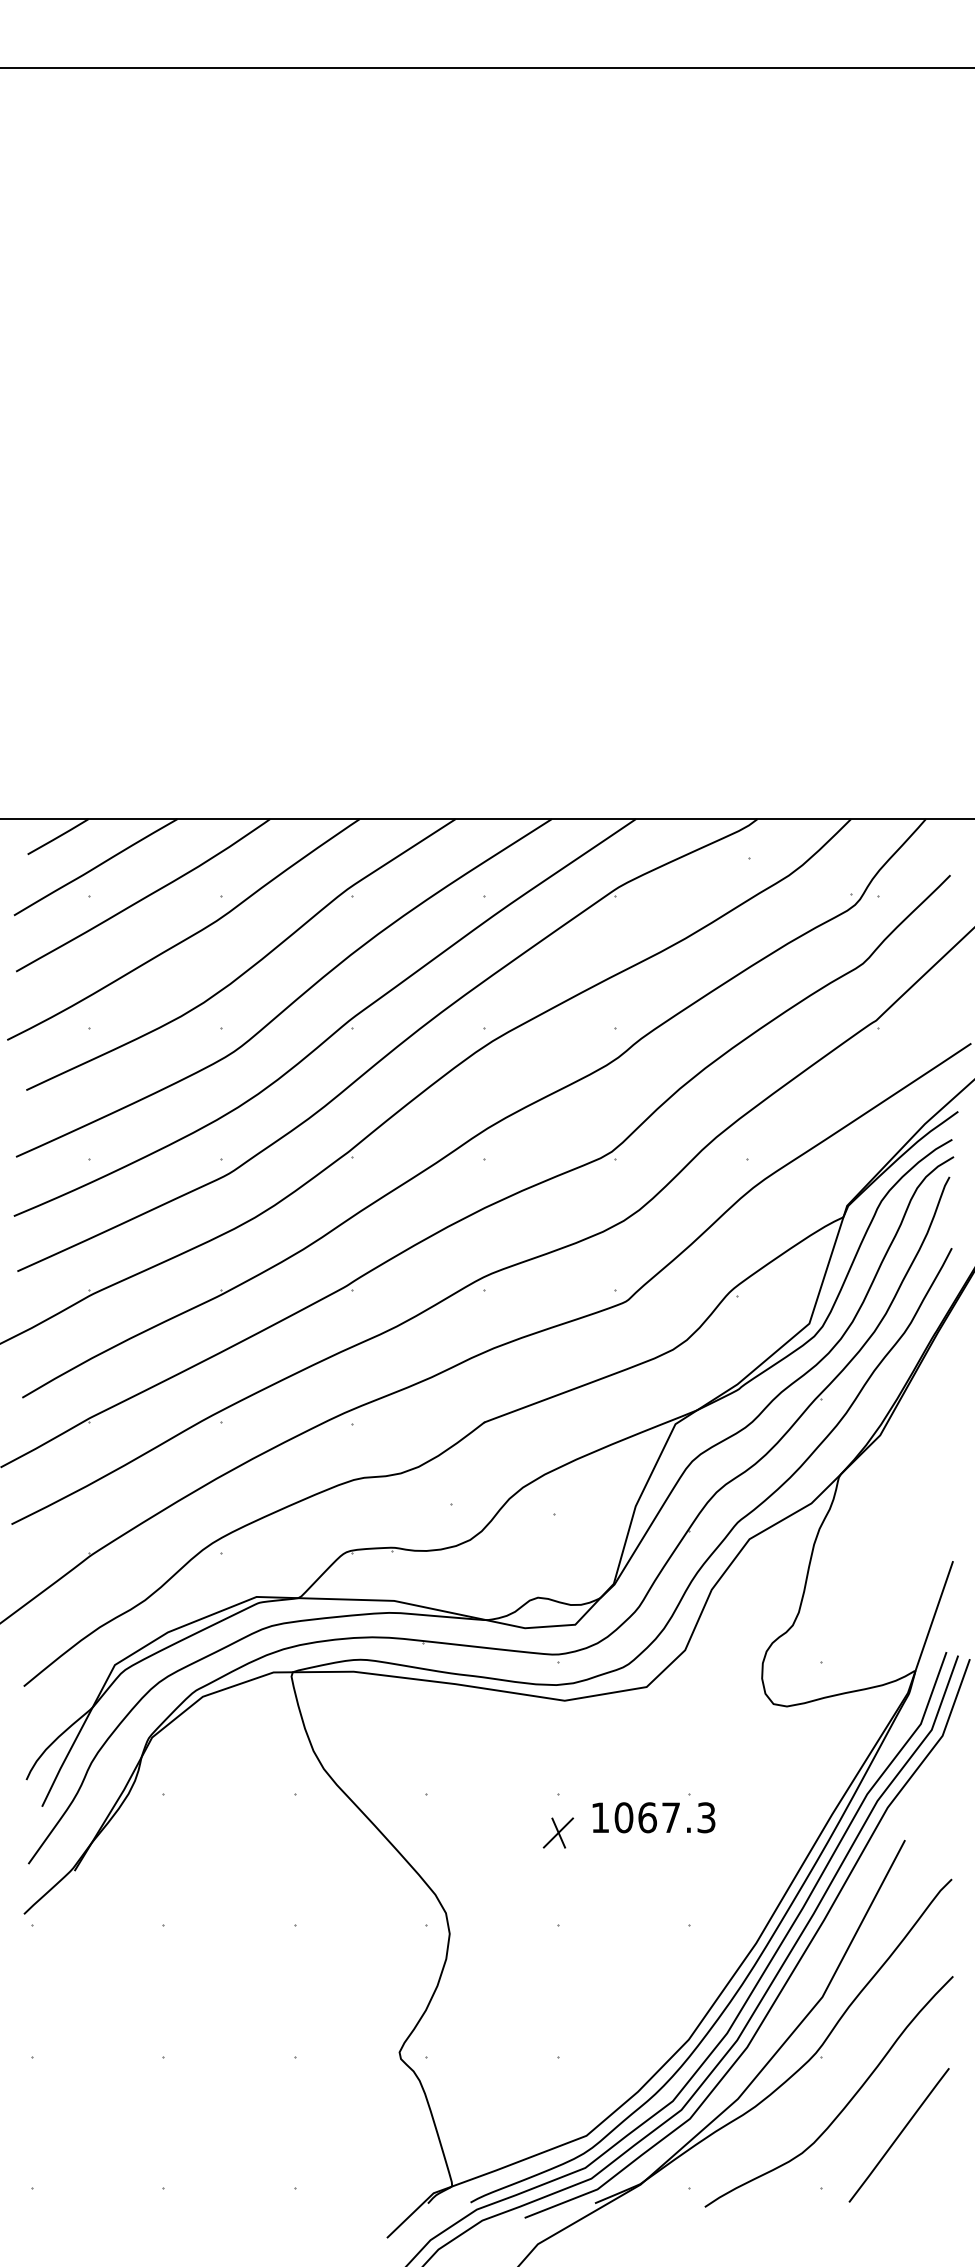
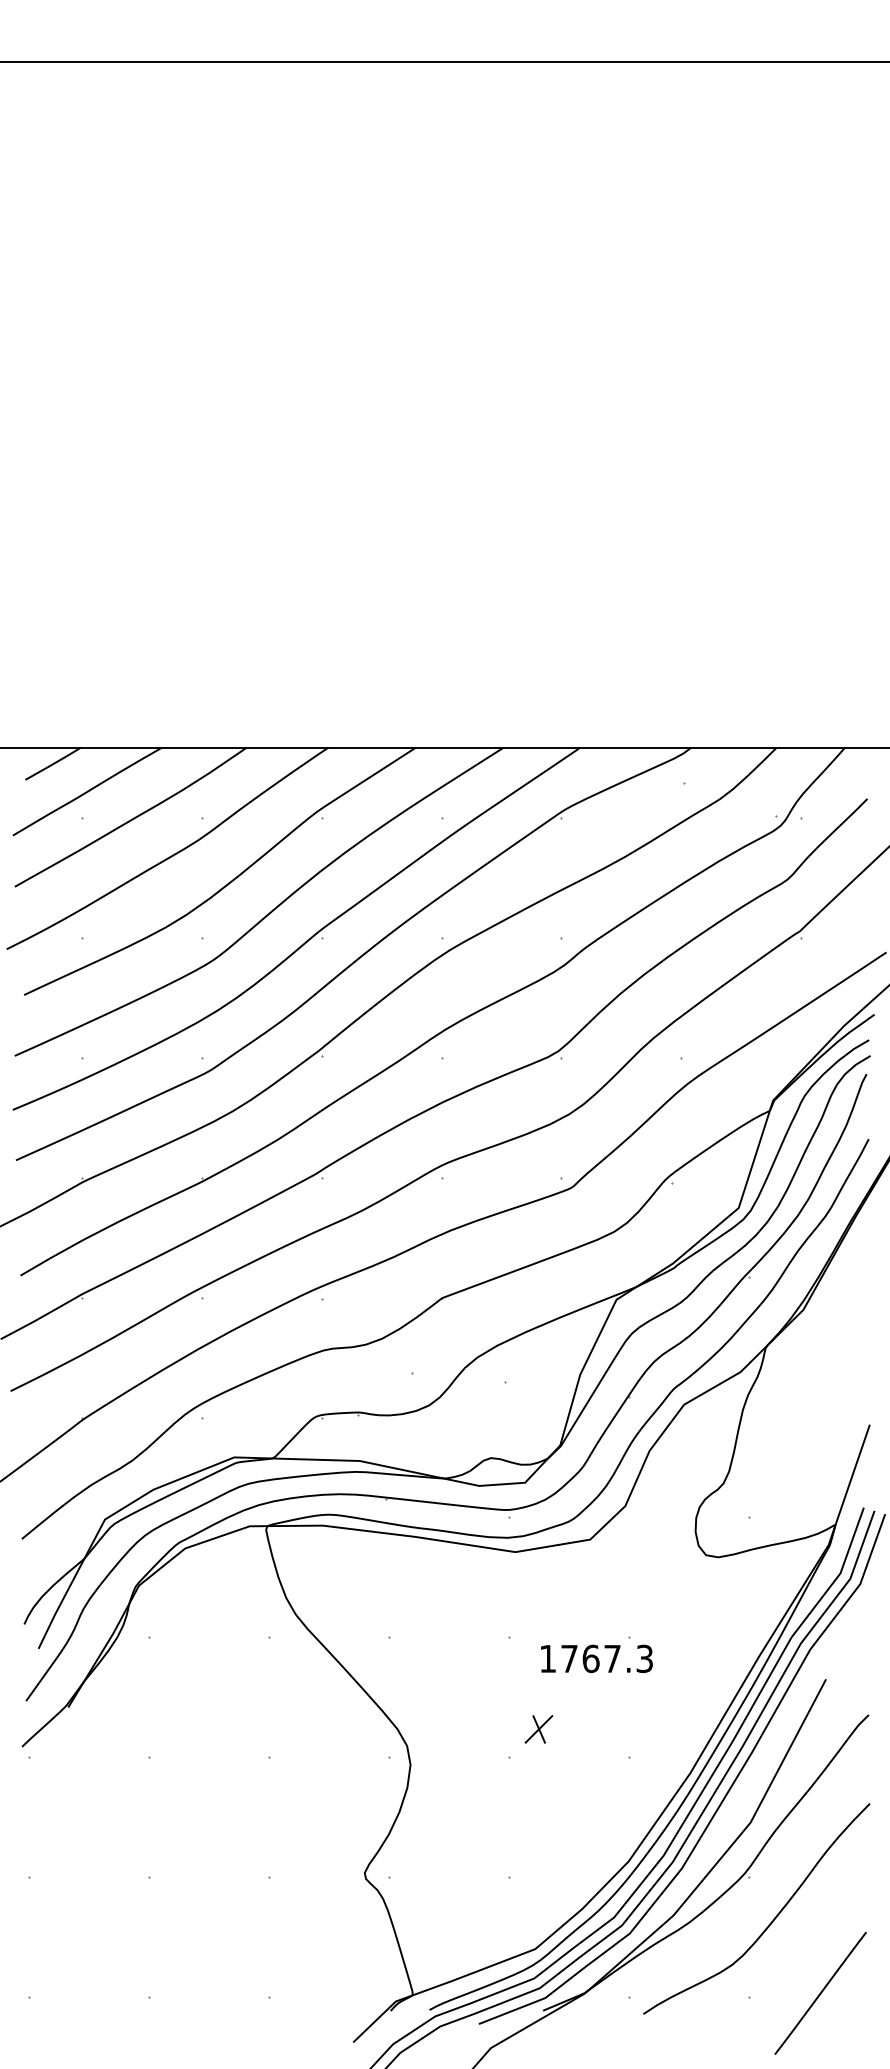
text: (623, 1817) -> (569, 1658), 1067.3 -> 1767.3
part: (558, 1832) -> (538, 1728), moved
line: (898, 2135) -> (820, 1993), moved

